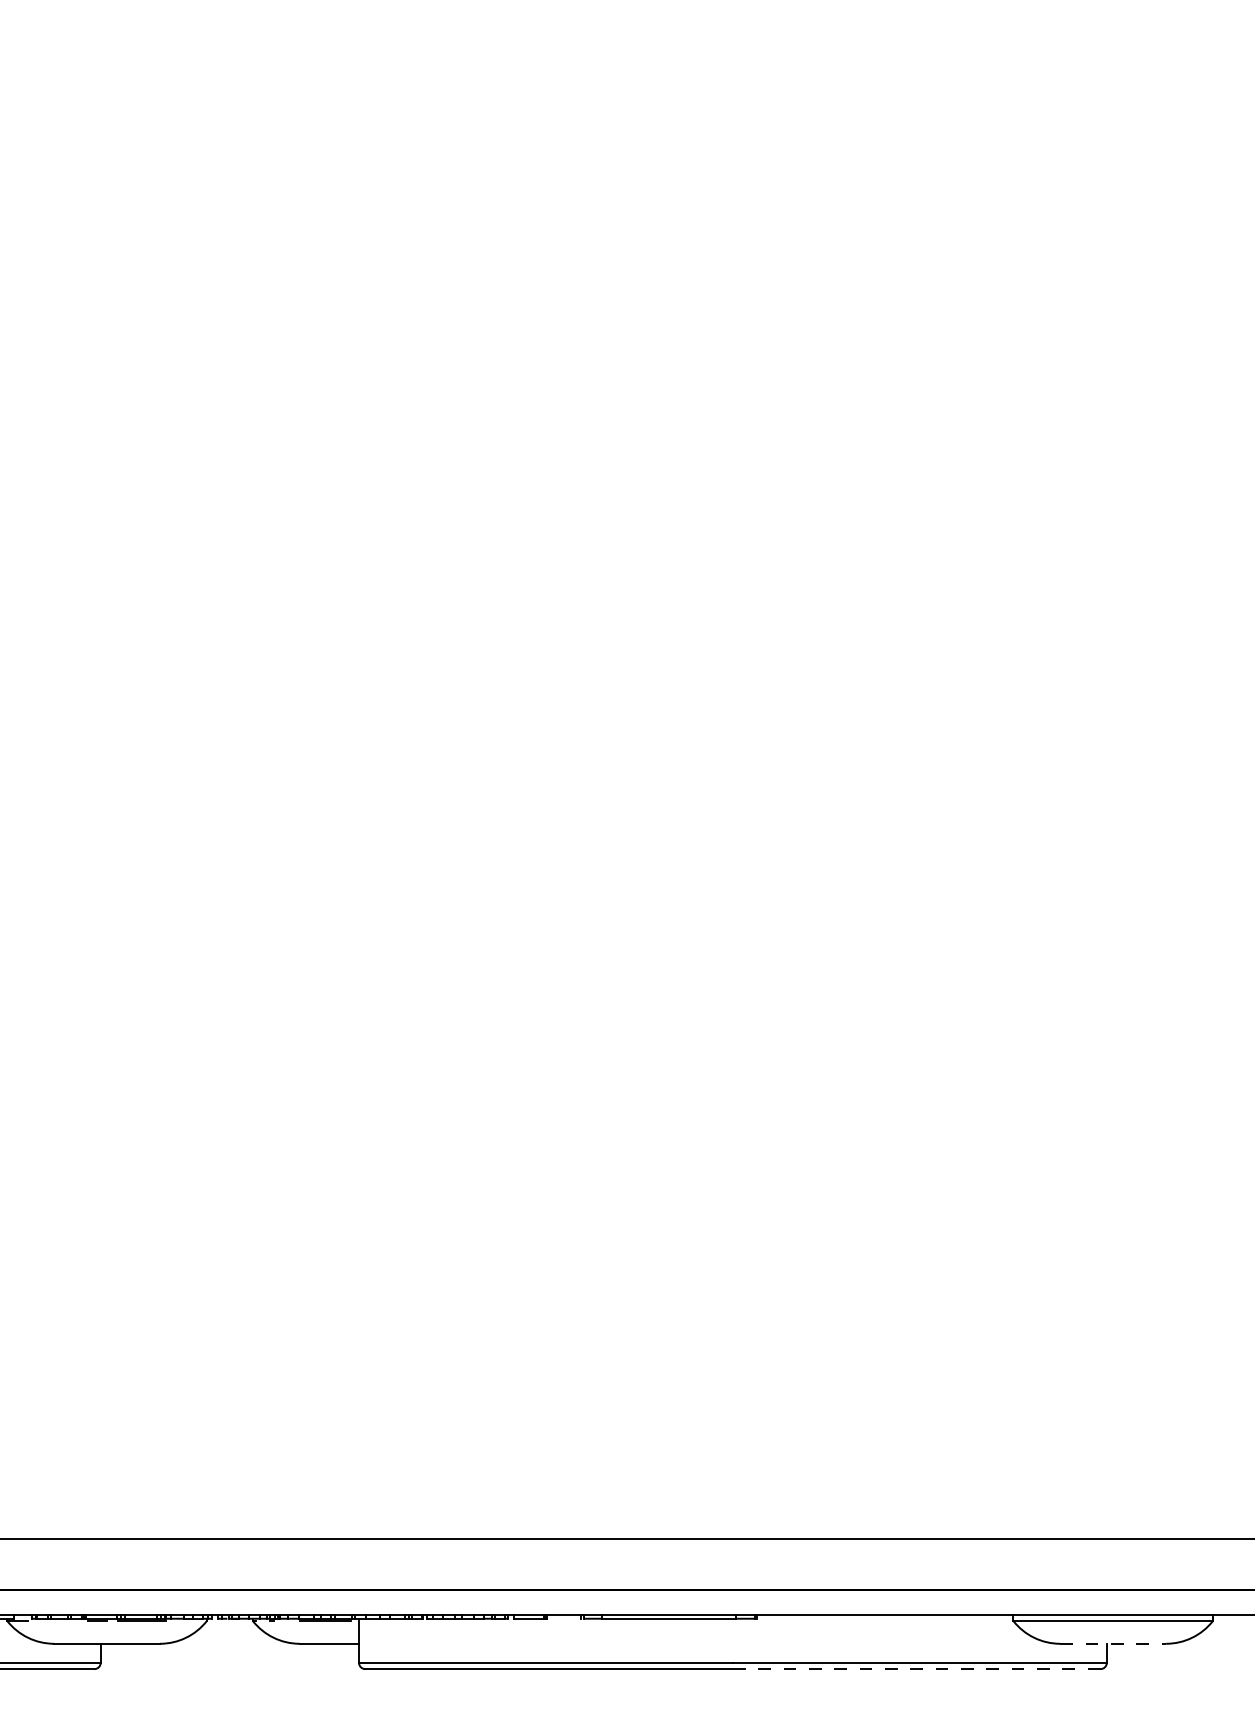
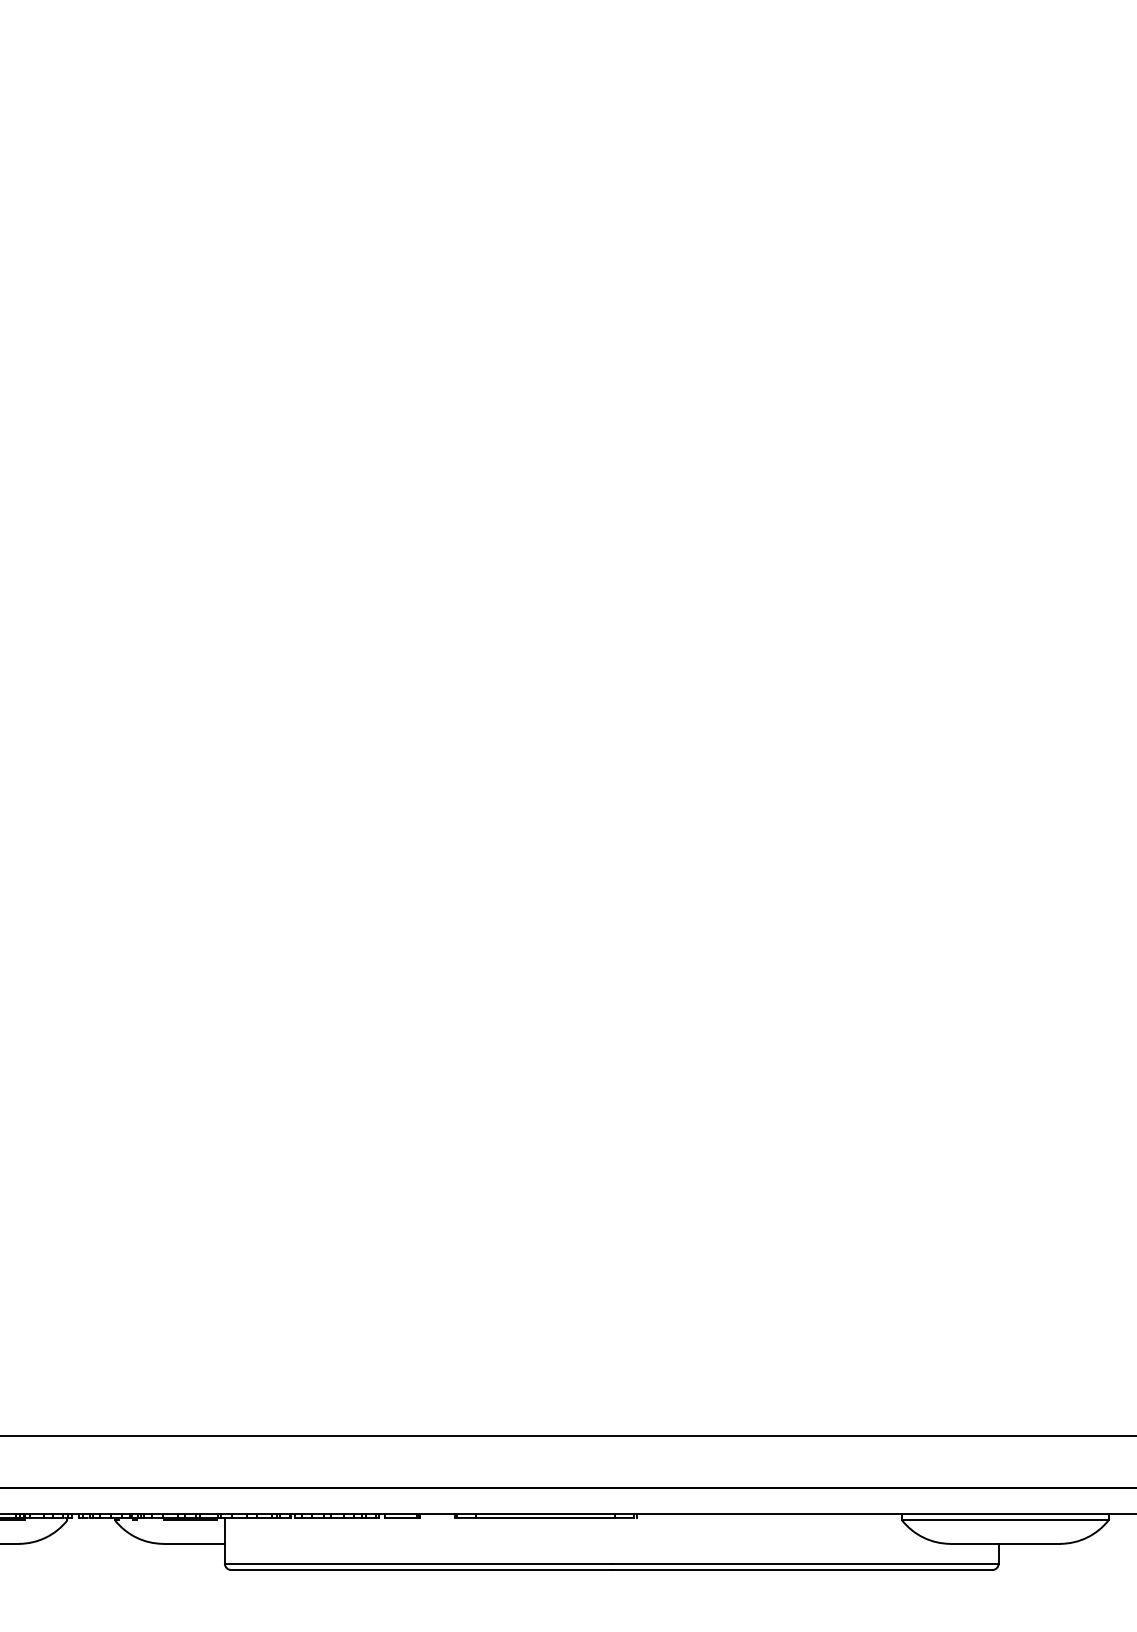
line: (1113, 1643) -> (1005, 1543), dashed -> solid
line: (916, 1669) -> (801, 1570), dashed -> solid

